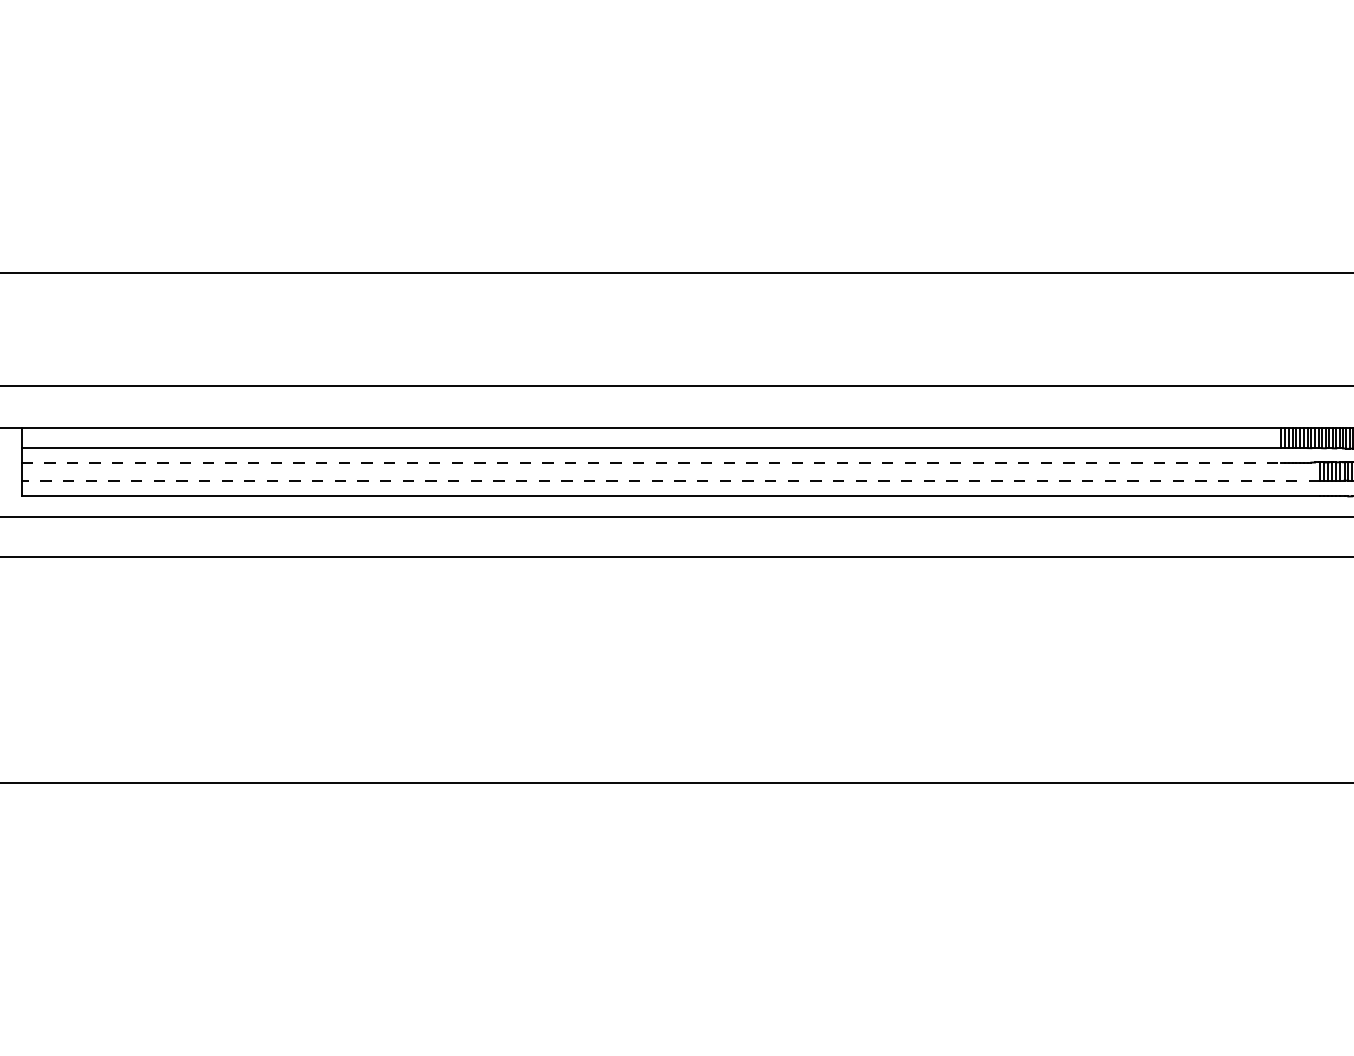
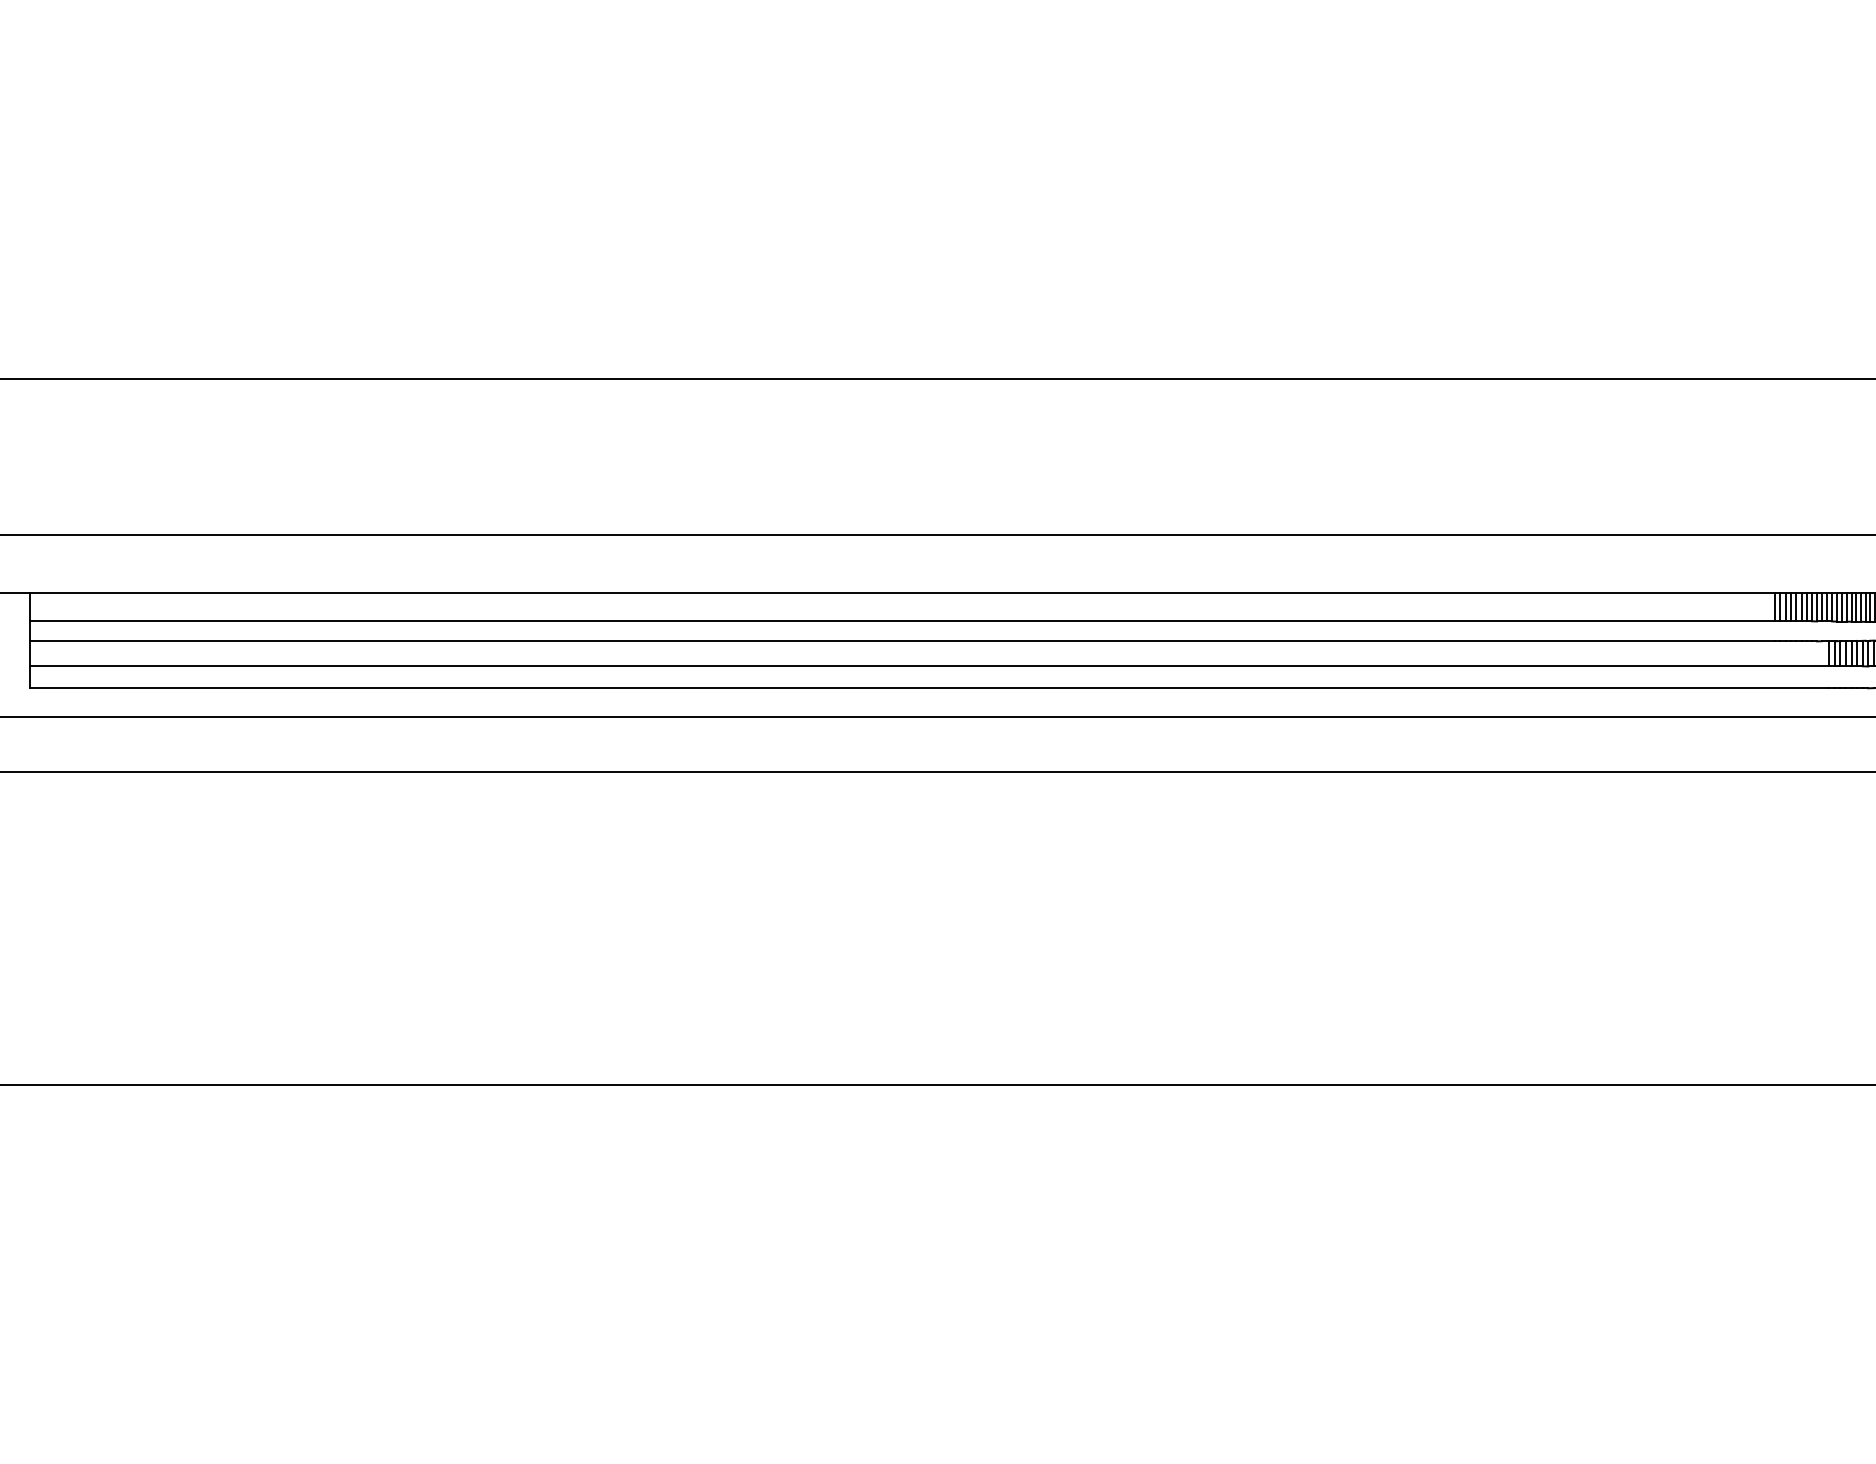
line: (651, 462) -> (902, 641), dashed -> solid
line: (670, 480) -> (929, 666), dashed -> solid

